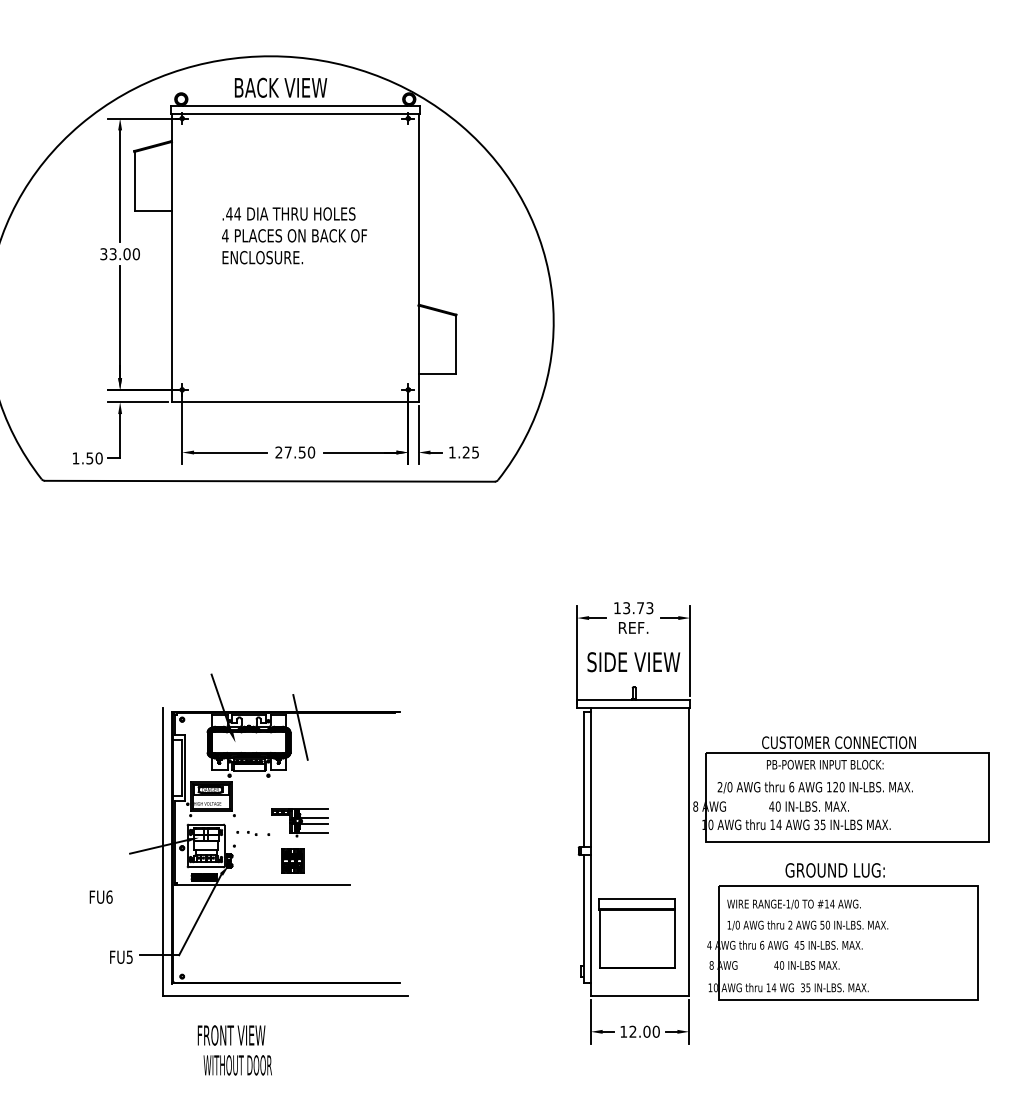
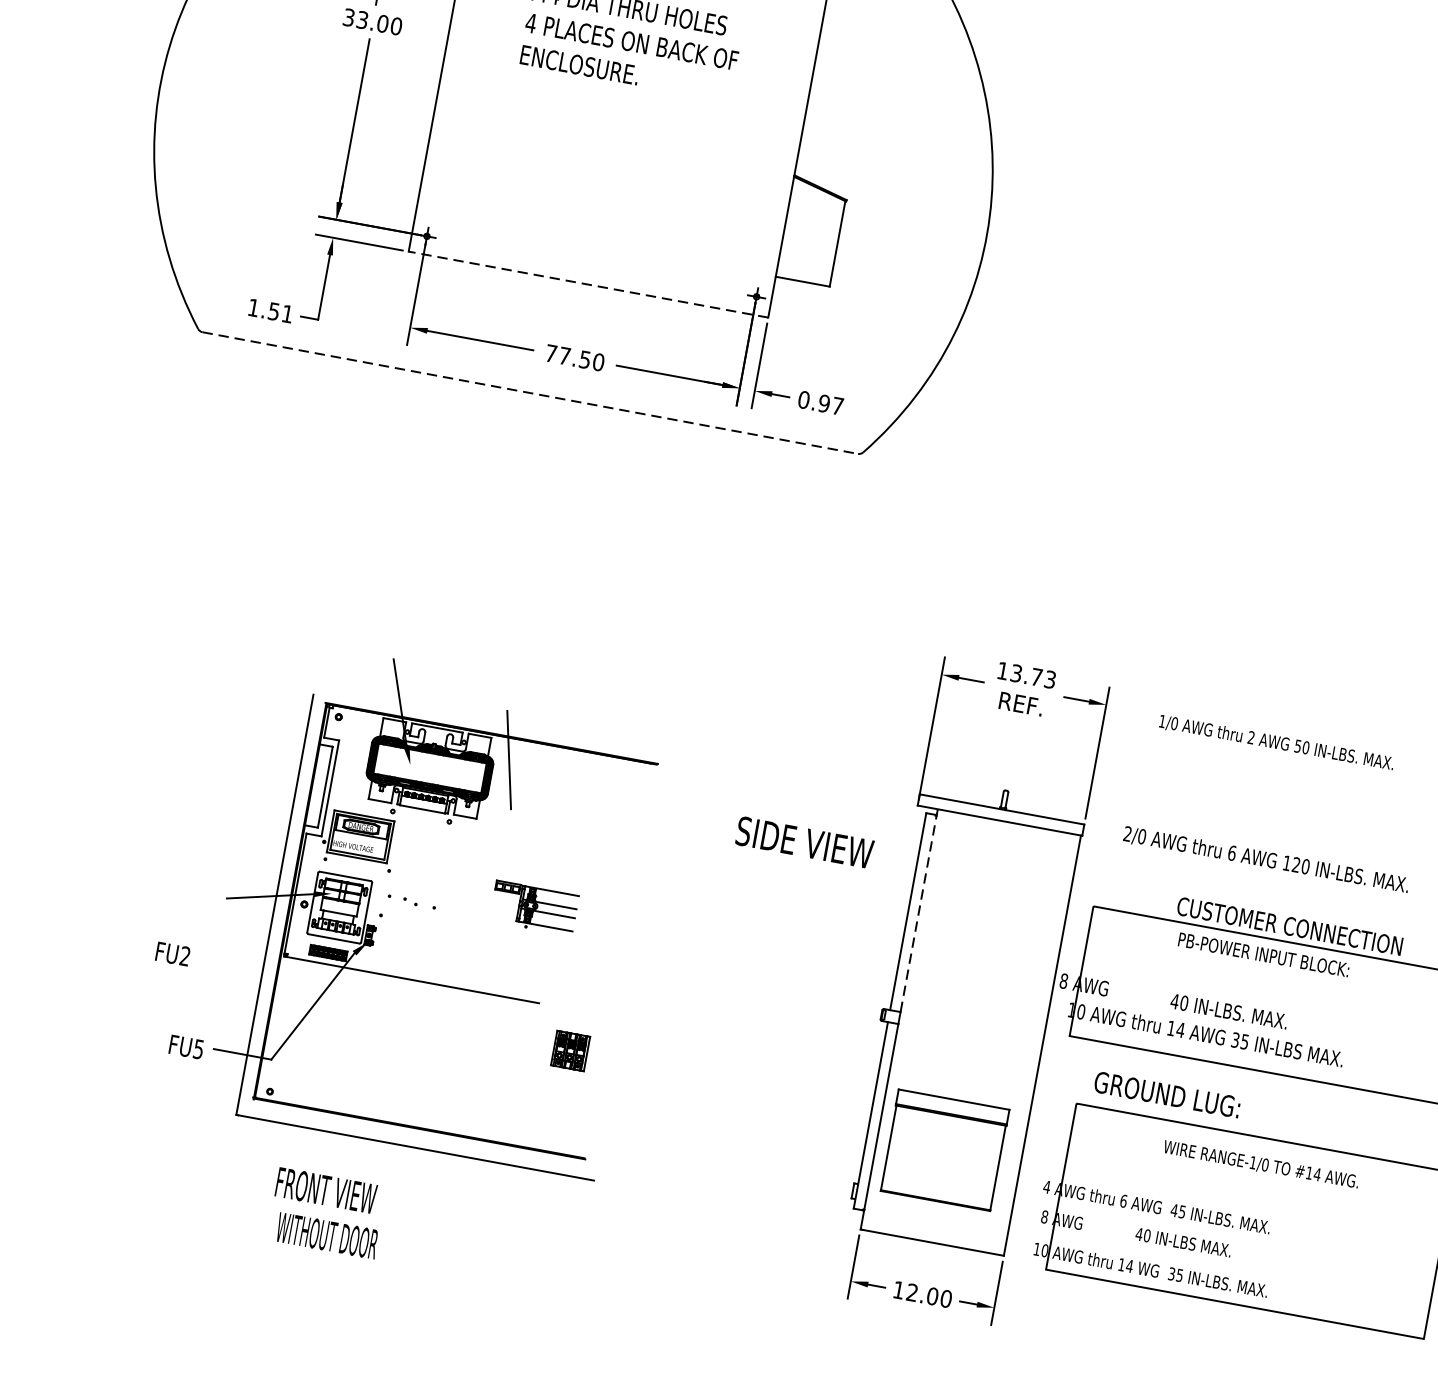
line: (294, 402) -> (587, 284), solid -> dashed
text: (278, 452) -> (550, 353), 27.50 -> 77.50
text: (463, 452) -> (820, 402), 1.25 -> 0.97
text: (98, 458) -> (286, 314), 1.50 -> 1.51
line: (269, 481) -> (529, 393), solid -> dashed
text: (633, 662) -> (804, 842), moved
line: (591, 777) -> (919, 910), solid -> dashed
text: (814, 787) -> (1265, 859), moved
part: (299, 822) -> (533, 907), moved
part: (292, 860) -> (570, 1050), moved
text: (834, 870) -> (1166, 1094), moved
text: (109, 896) -> (185, 955), FU6 -> FU2
text: (793, 904) -> (1260, 1164), moved
text: (807, 925) -> (1276, 742), moved

